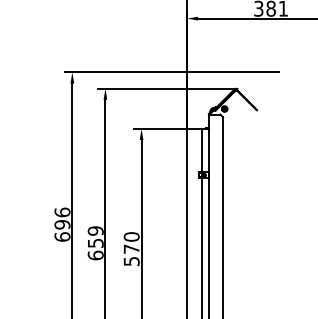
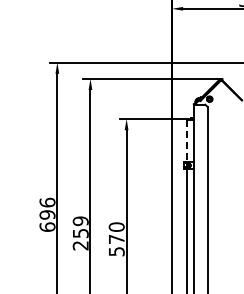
line: (202, 151) -> (187, 141), solid -> dashed
text: (95, 255) -> (80, 245), 659 -> 259

